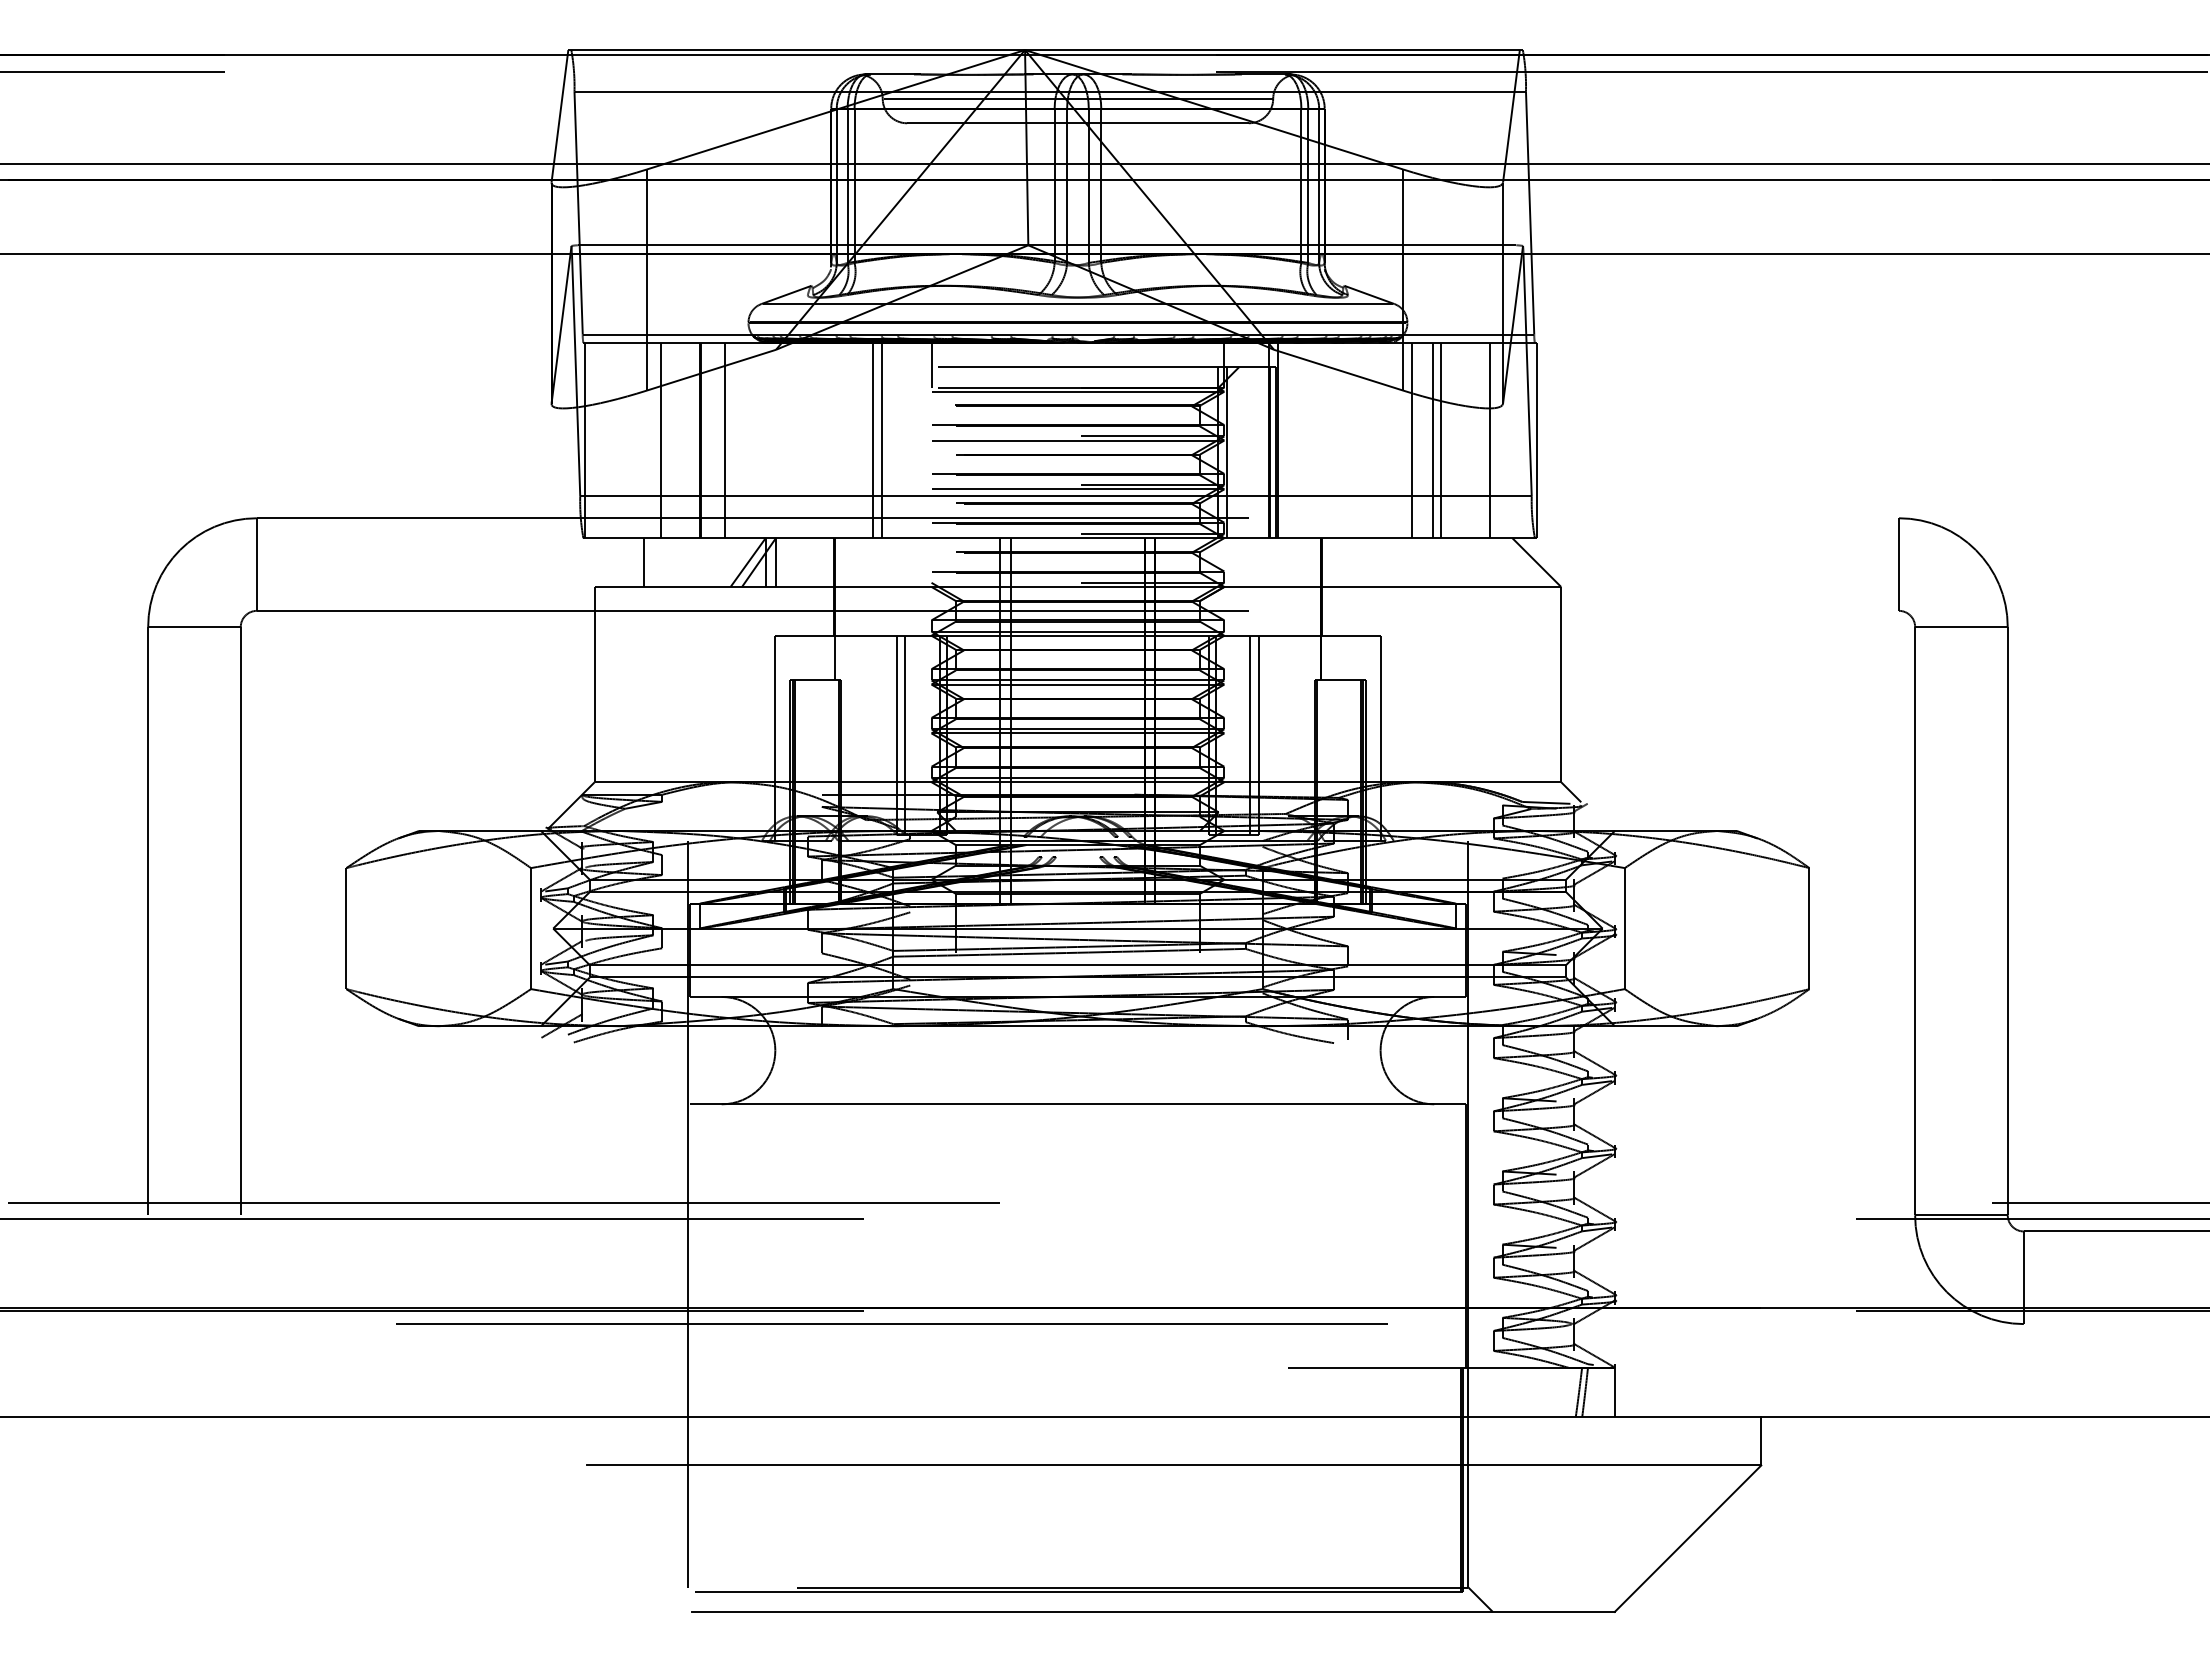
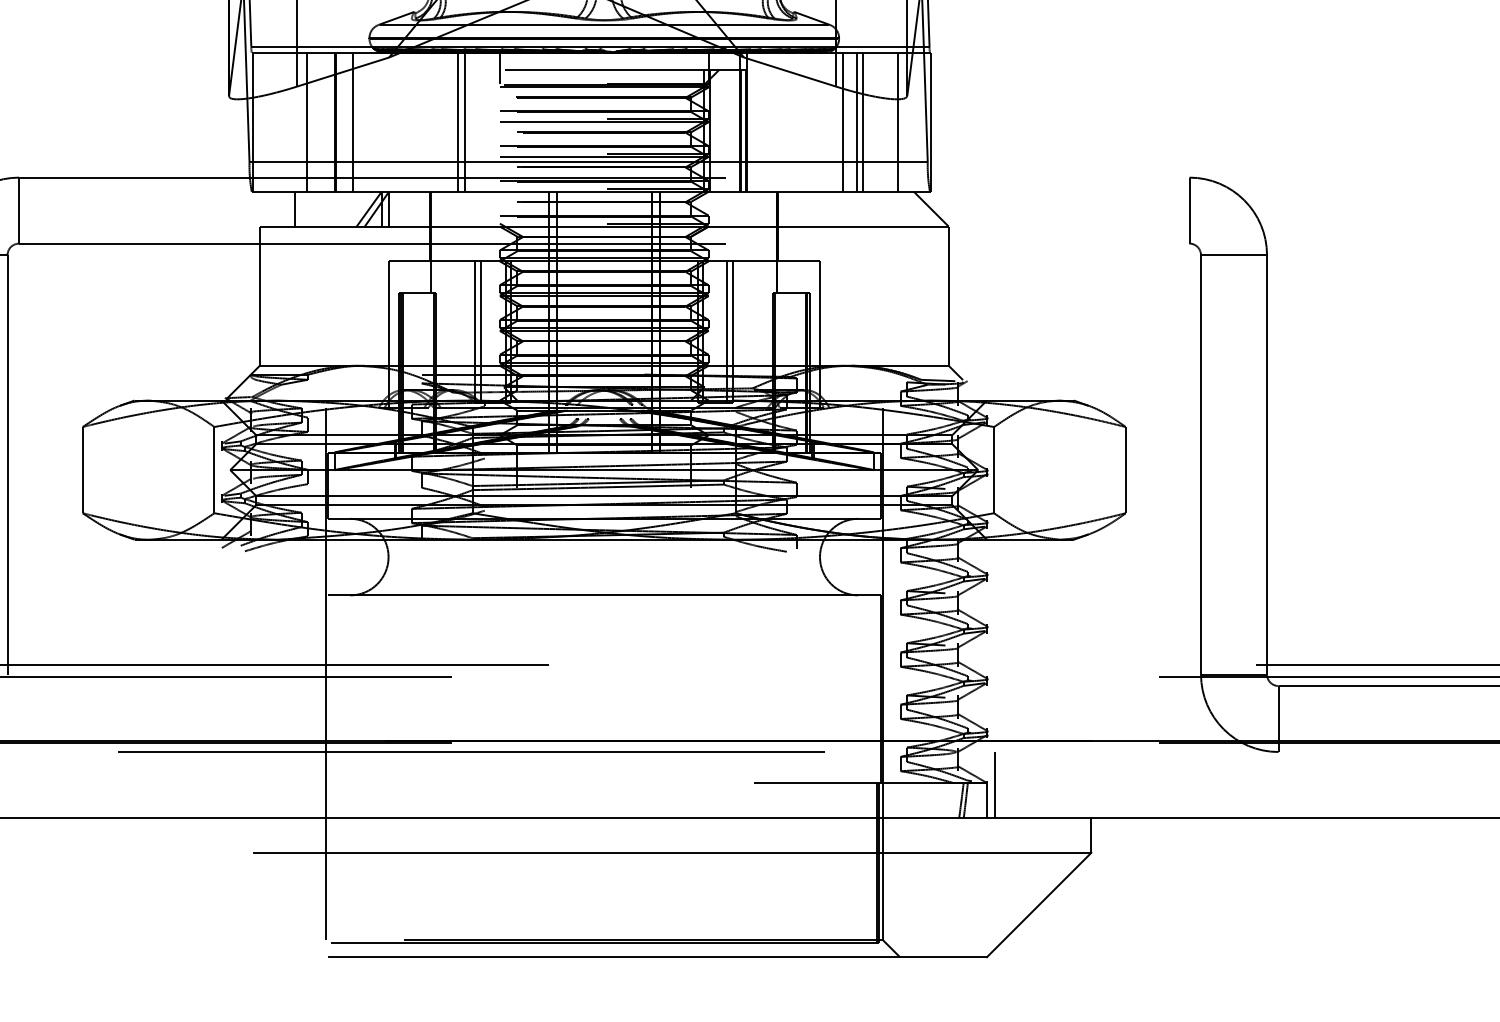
line: (1626, 1370) -> (995, 785), added

